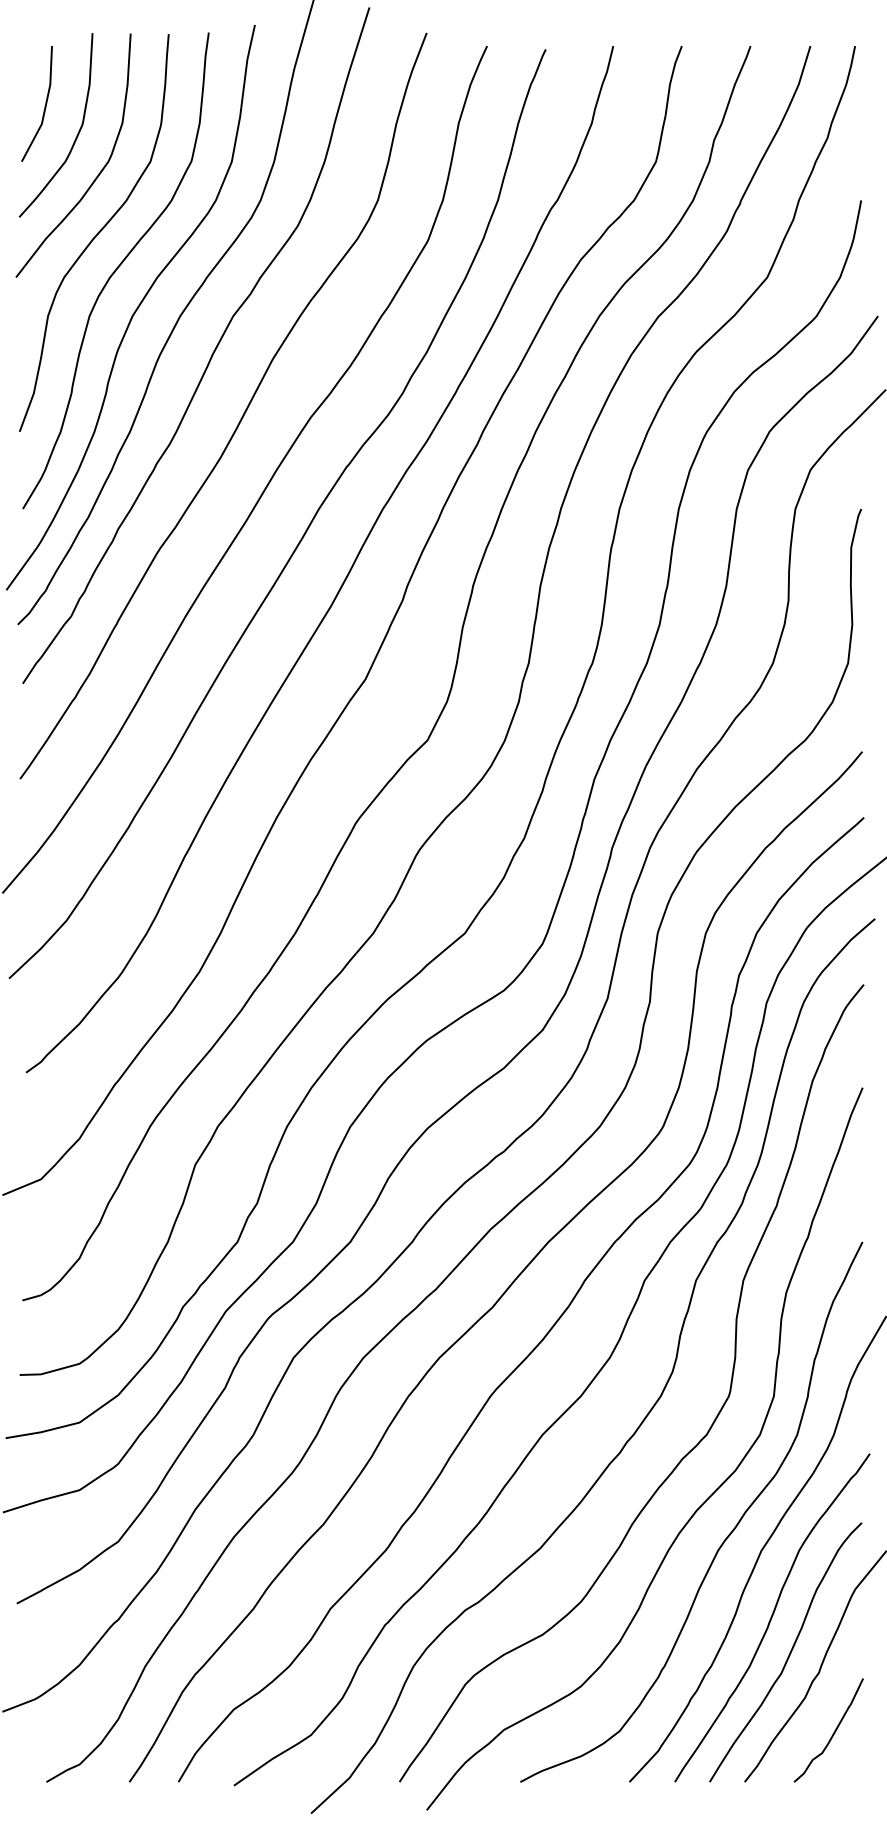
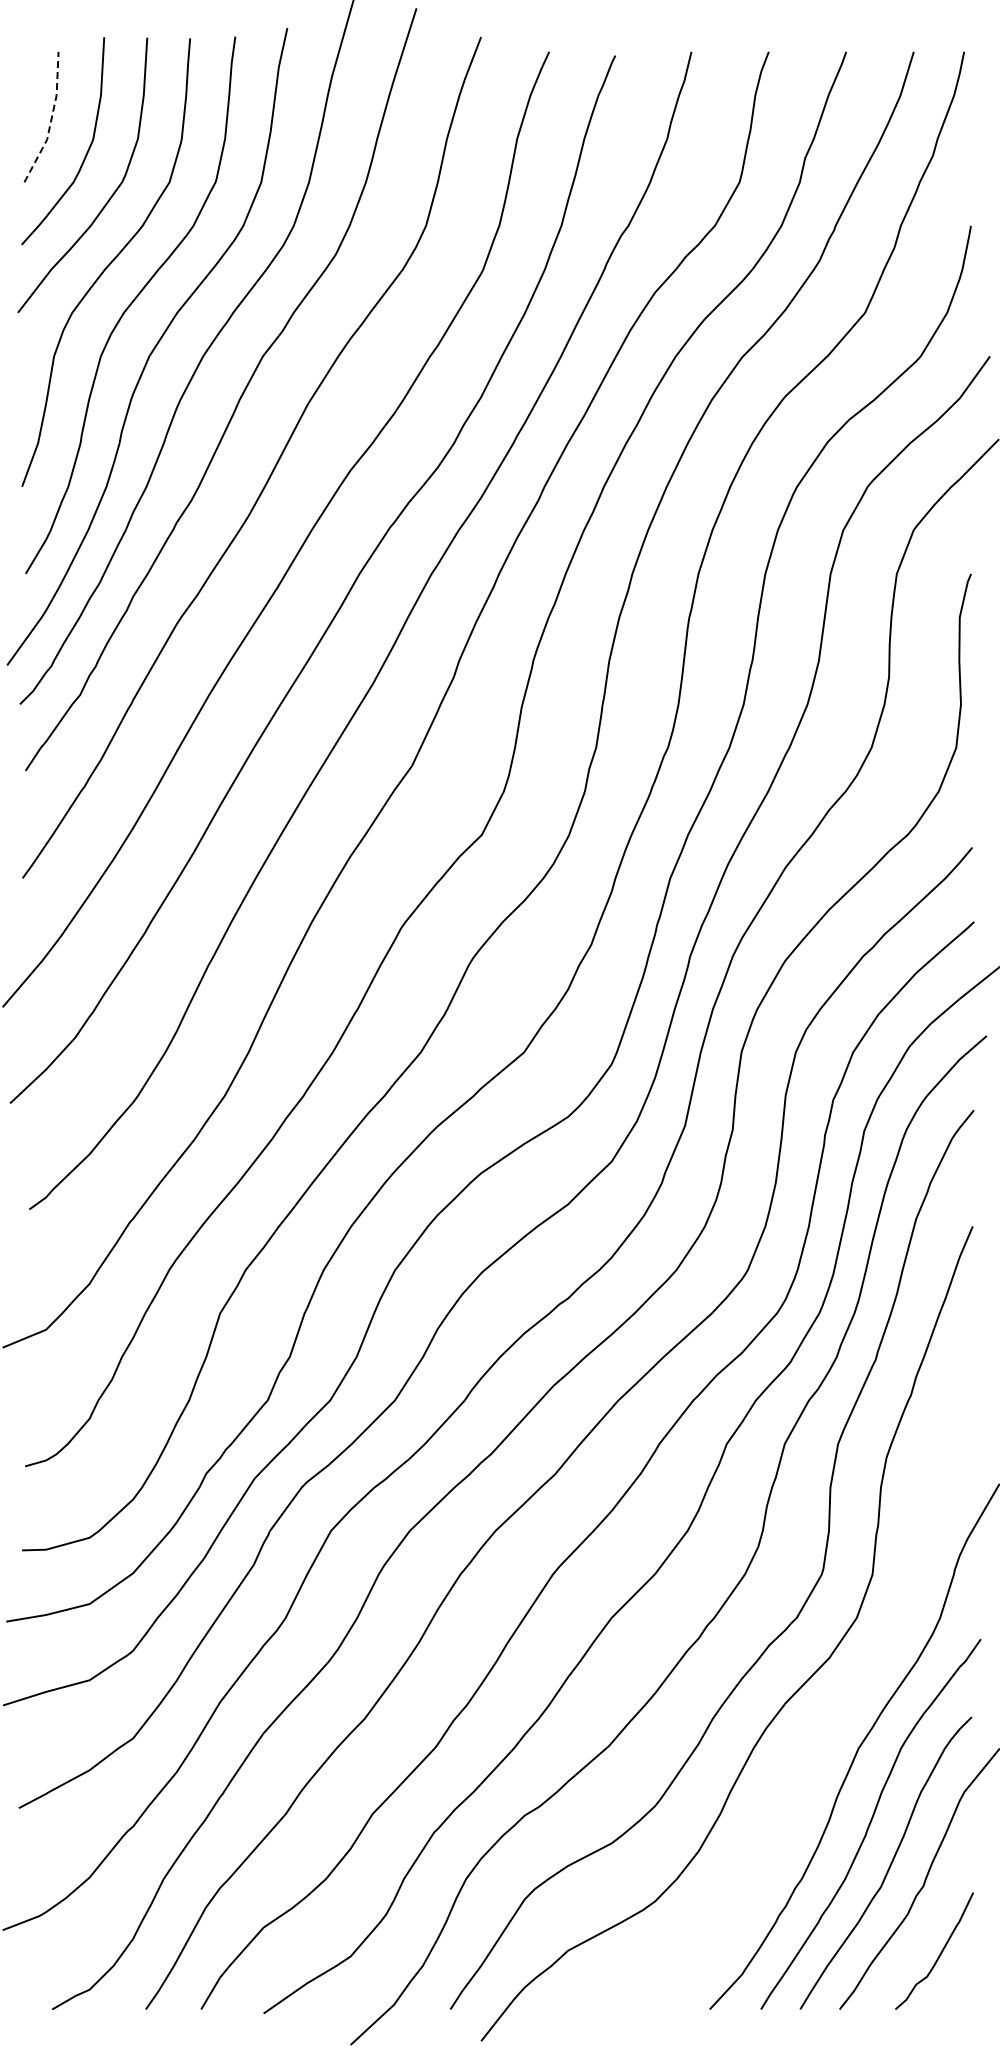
line: (45, 106) -> (51, 119), solid -> dashed
curve: (726, 1536) -> (819, 1732), removed

